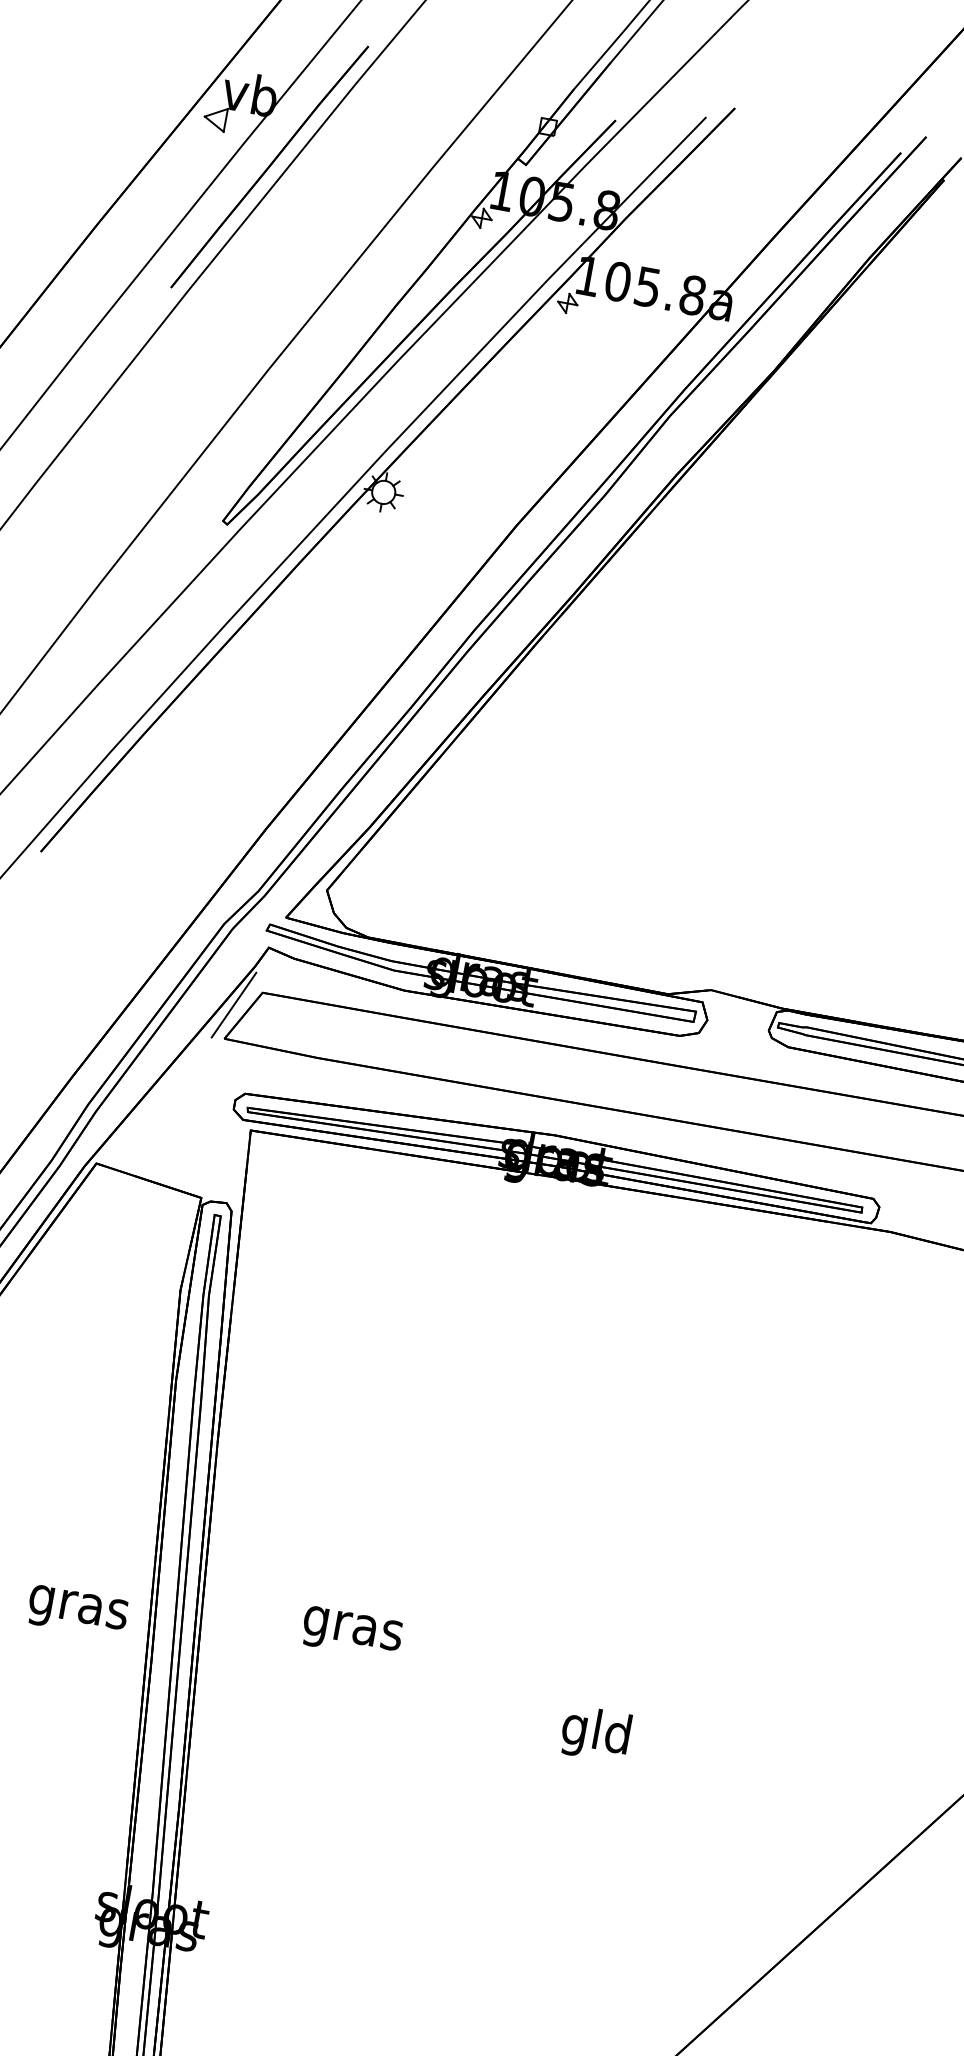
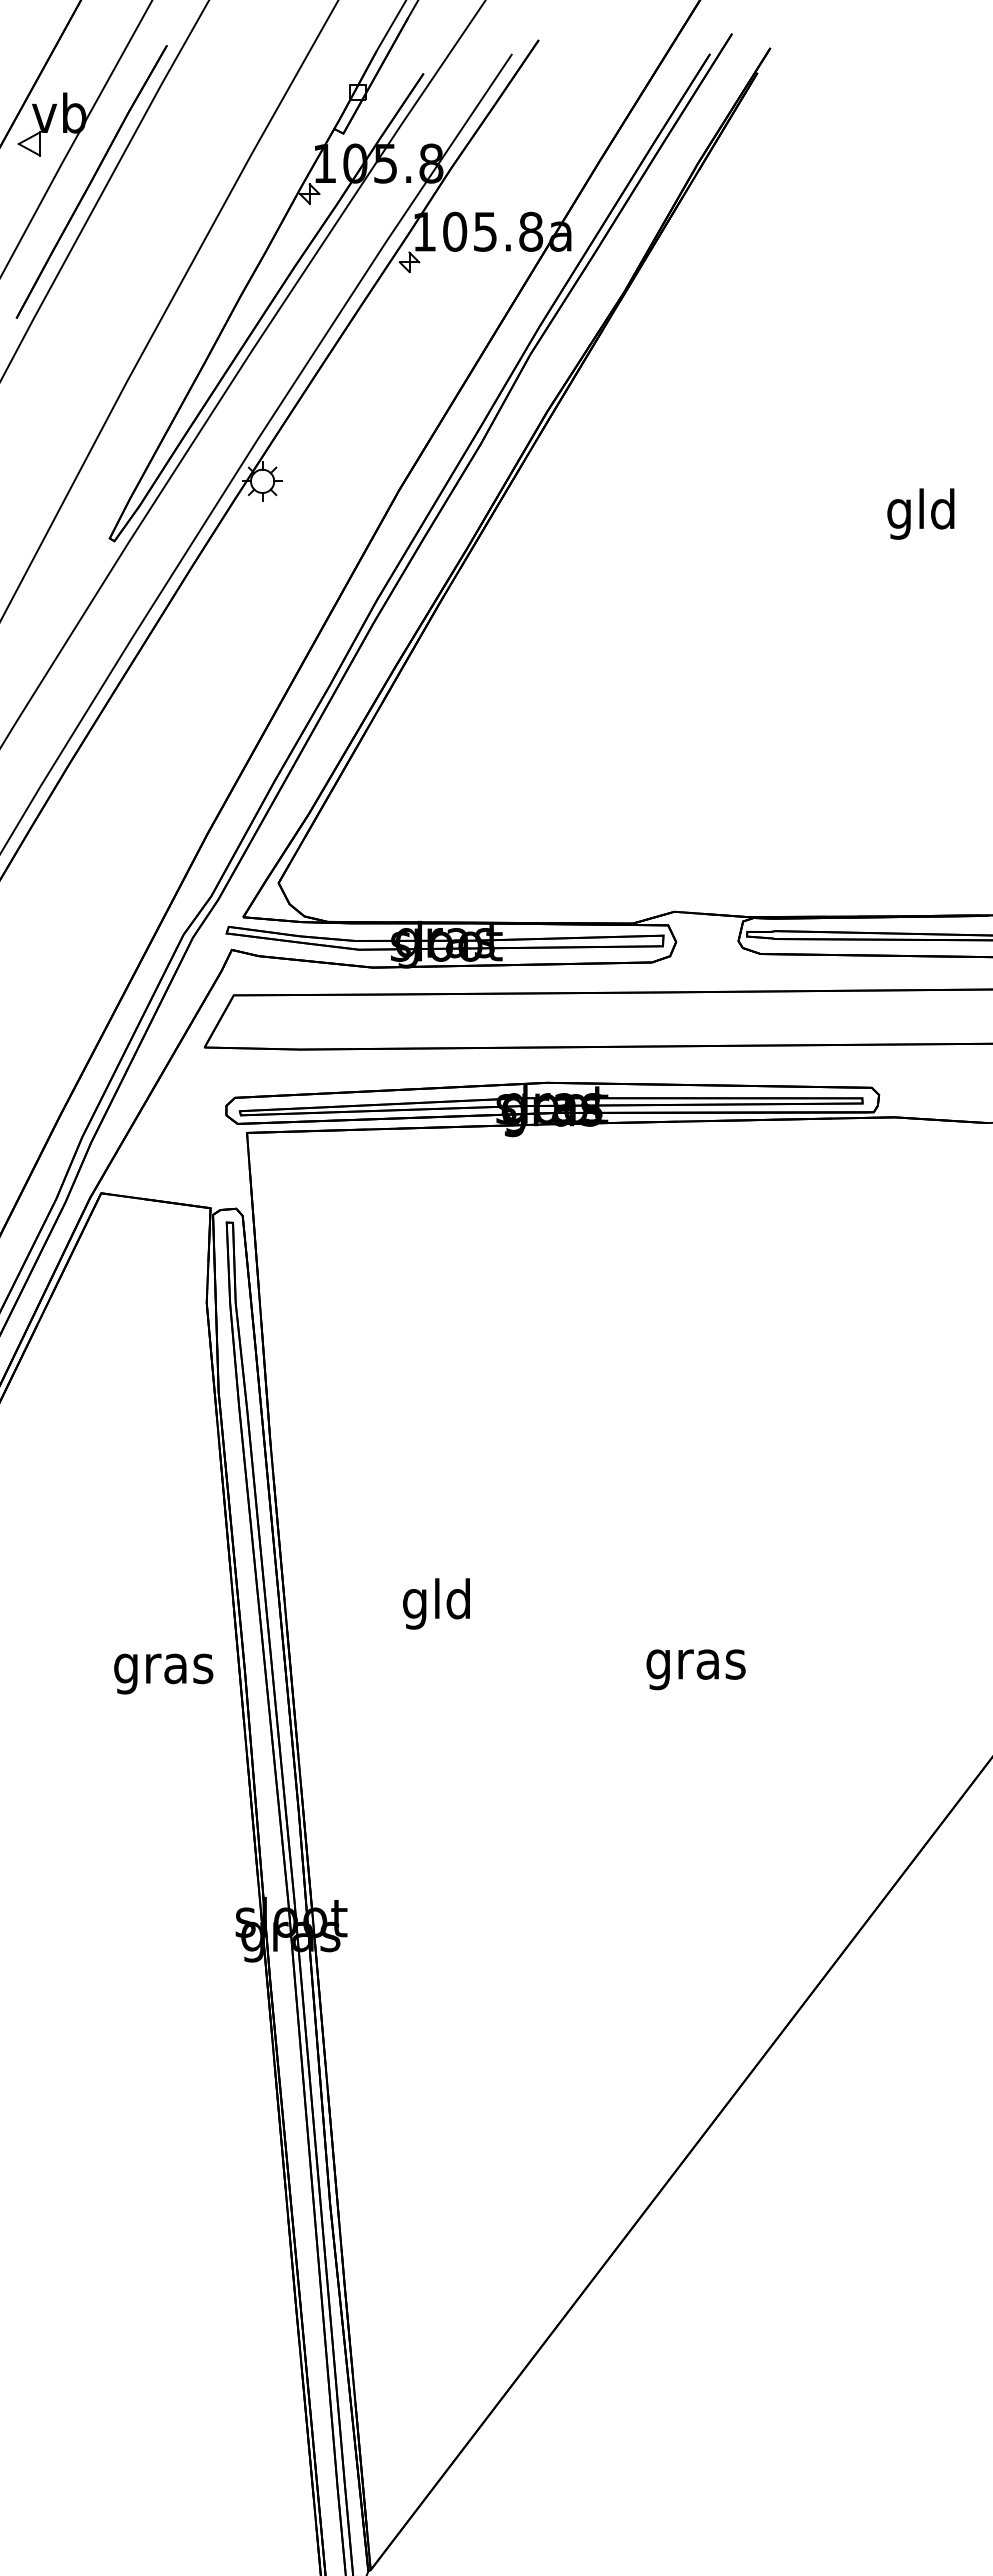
line: (233, 1004) -> (207, 1012), removed
text: (77, 1611) -> (163, 1673), moved
text: (352, 1627) -> (436, 1603), gras -> gld
text: (595, 1734) -> (695, 1664), gld -> gras

